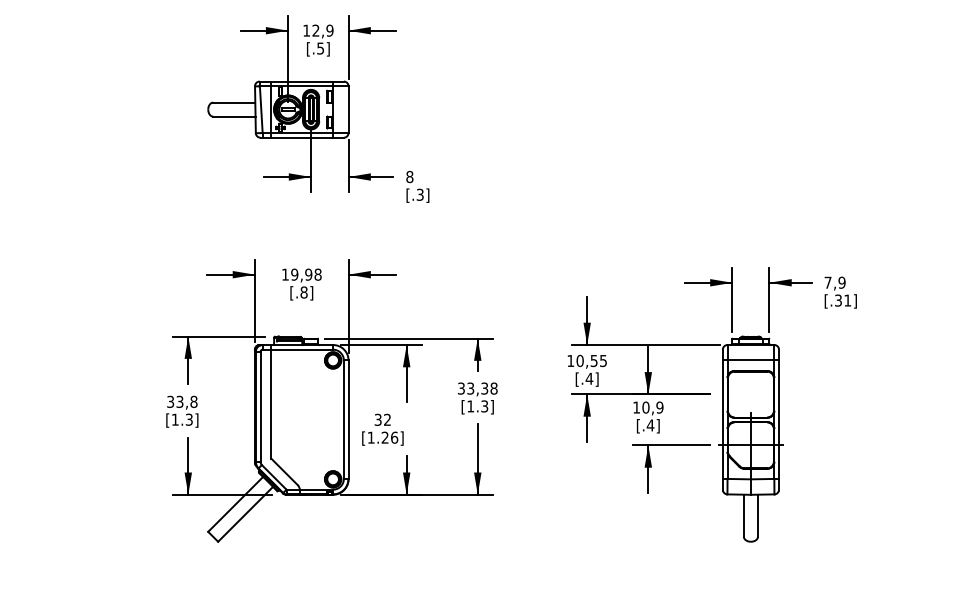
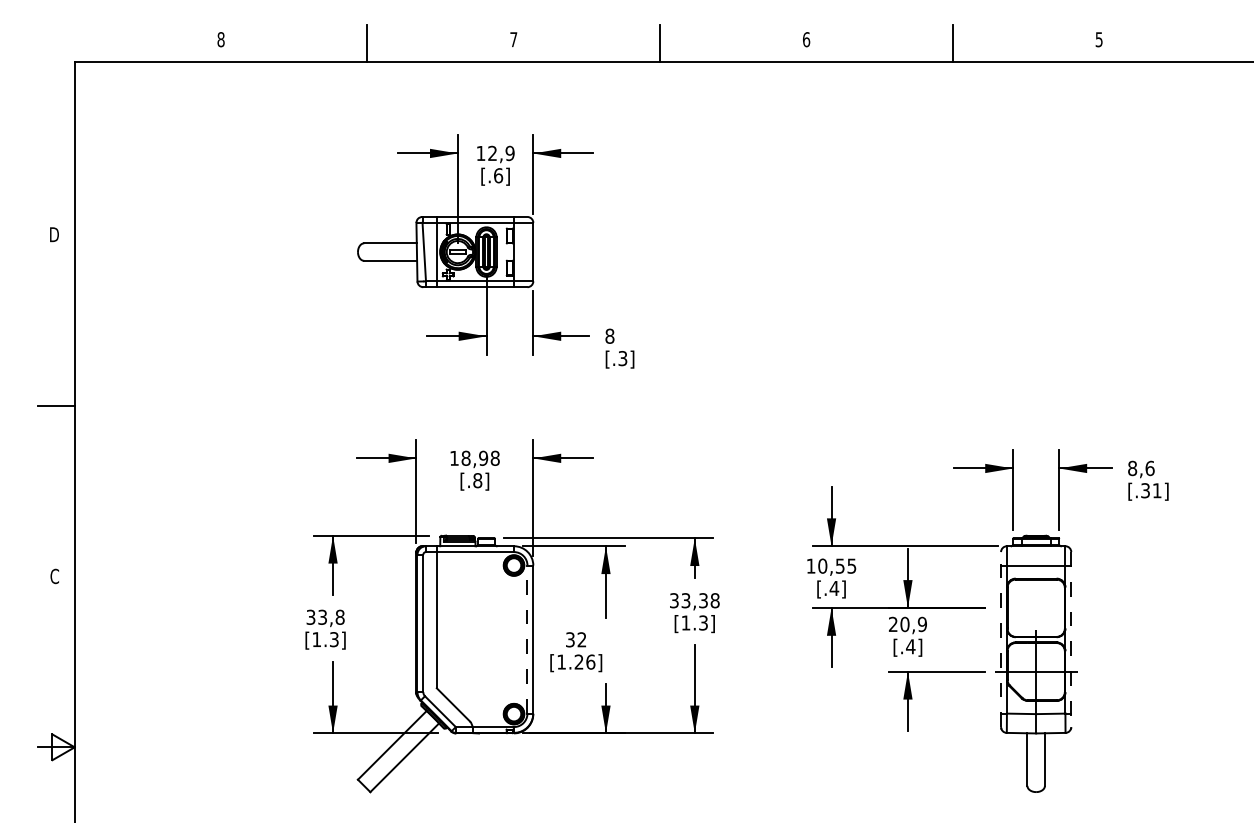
text: (320, 48) -> (498, 175), [.5] -> [.6]
text: (294, 274) -> (465, 458), 19,98 -> 18,98
text: (835, 282) -> (1141, 468), 7,9 -> 8,6
text: (635, 406) -> (892, 623), 10,9 -> 20,9
line: (343, 419) -> (527, 639), solid -> dashed
line: (723, 419) -> (1001, 639), solid -> dashed
line: (779, 420) -> (1071, 640), solid -> dashed

